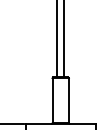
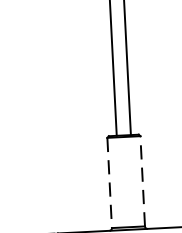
line: (68, 99) -> (141, 179), solid -> dashed
line: (52, 100) -> (109, 182), solid -> dashed

